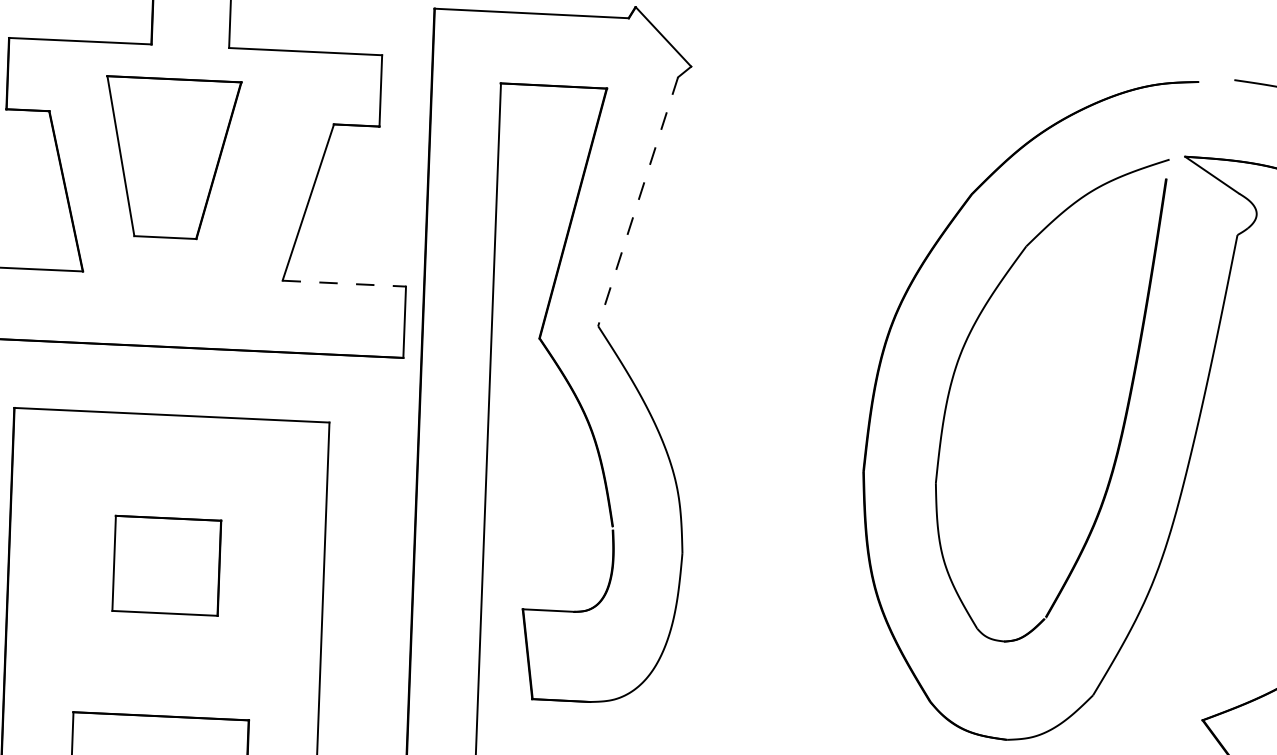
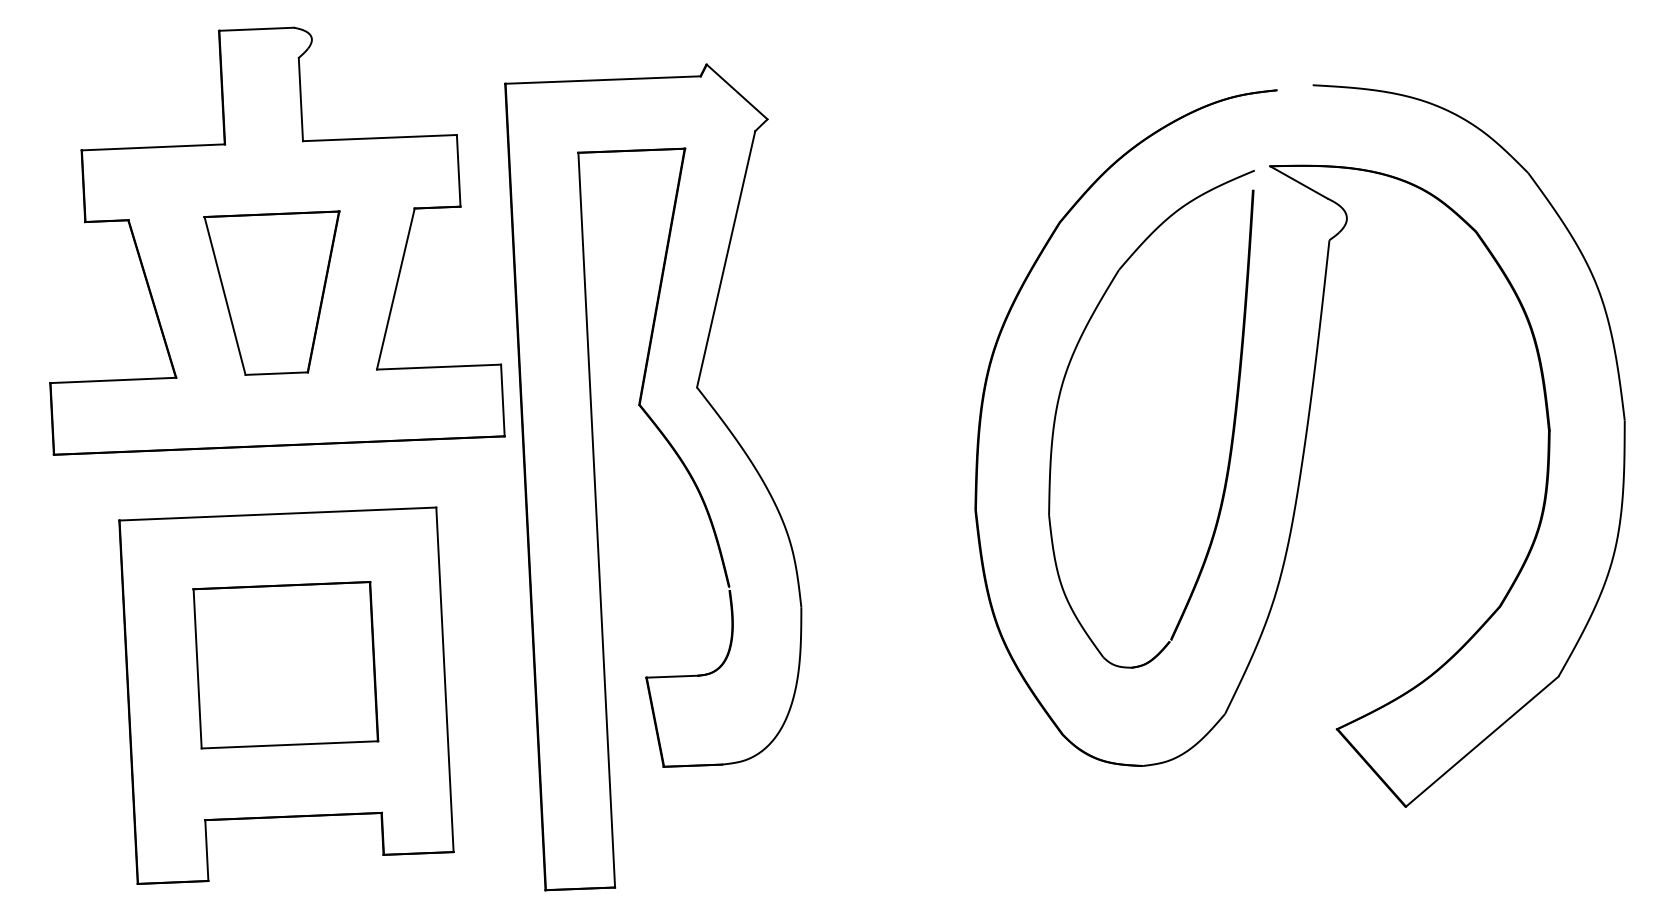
part: (167, 156) -> (271, 292), moved
line: (638, 201) -> (726, 259), dashed -> solid
line: (344, 284) -> (439, 367), dashed -> solid
part: (166, 565) -> (285, 665), size x1.67

